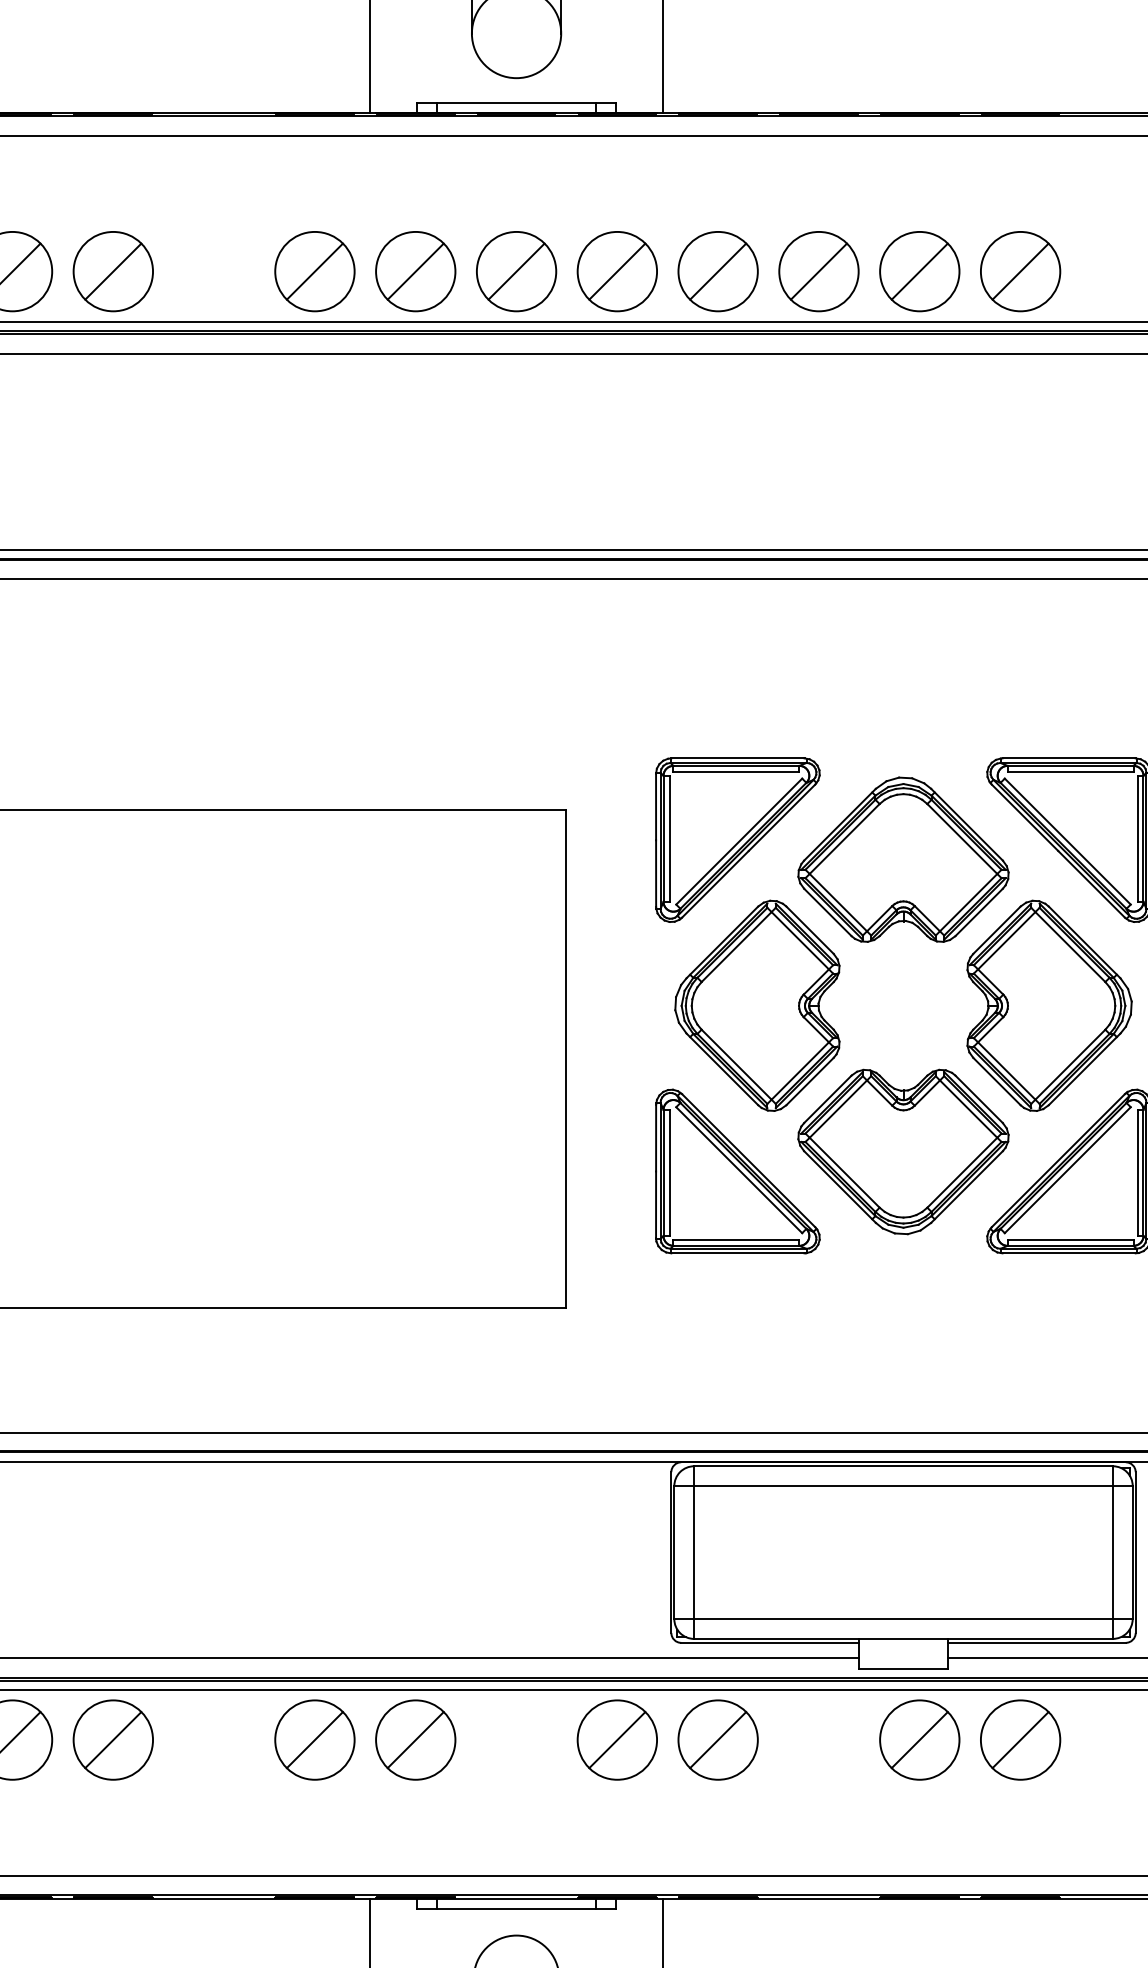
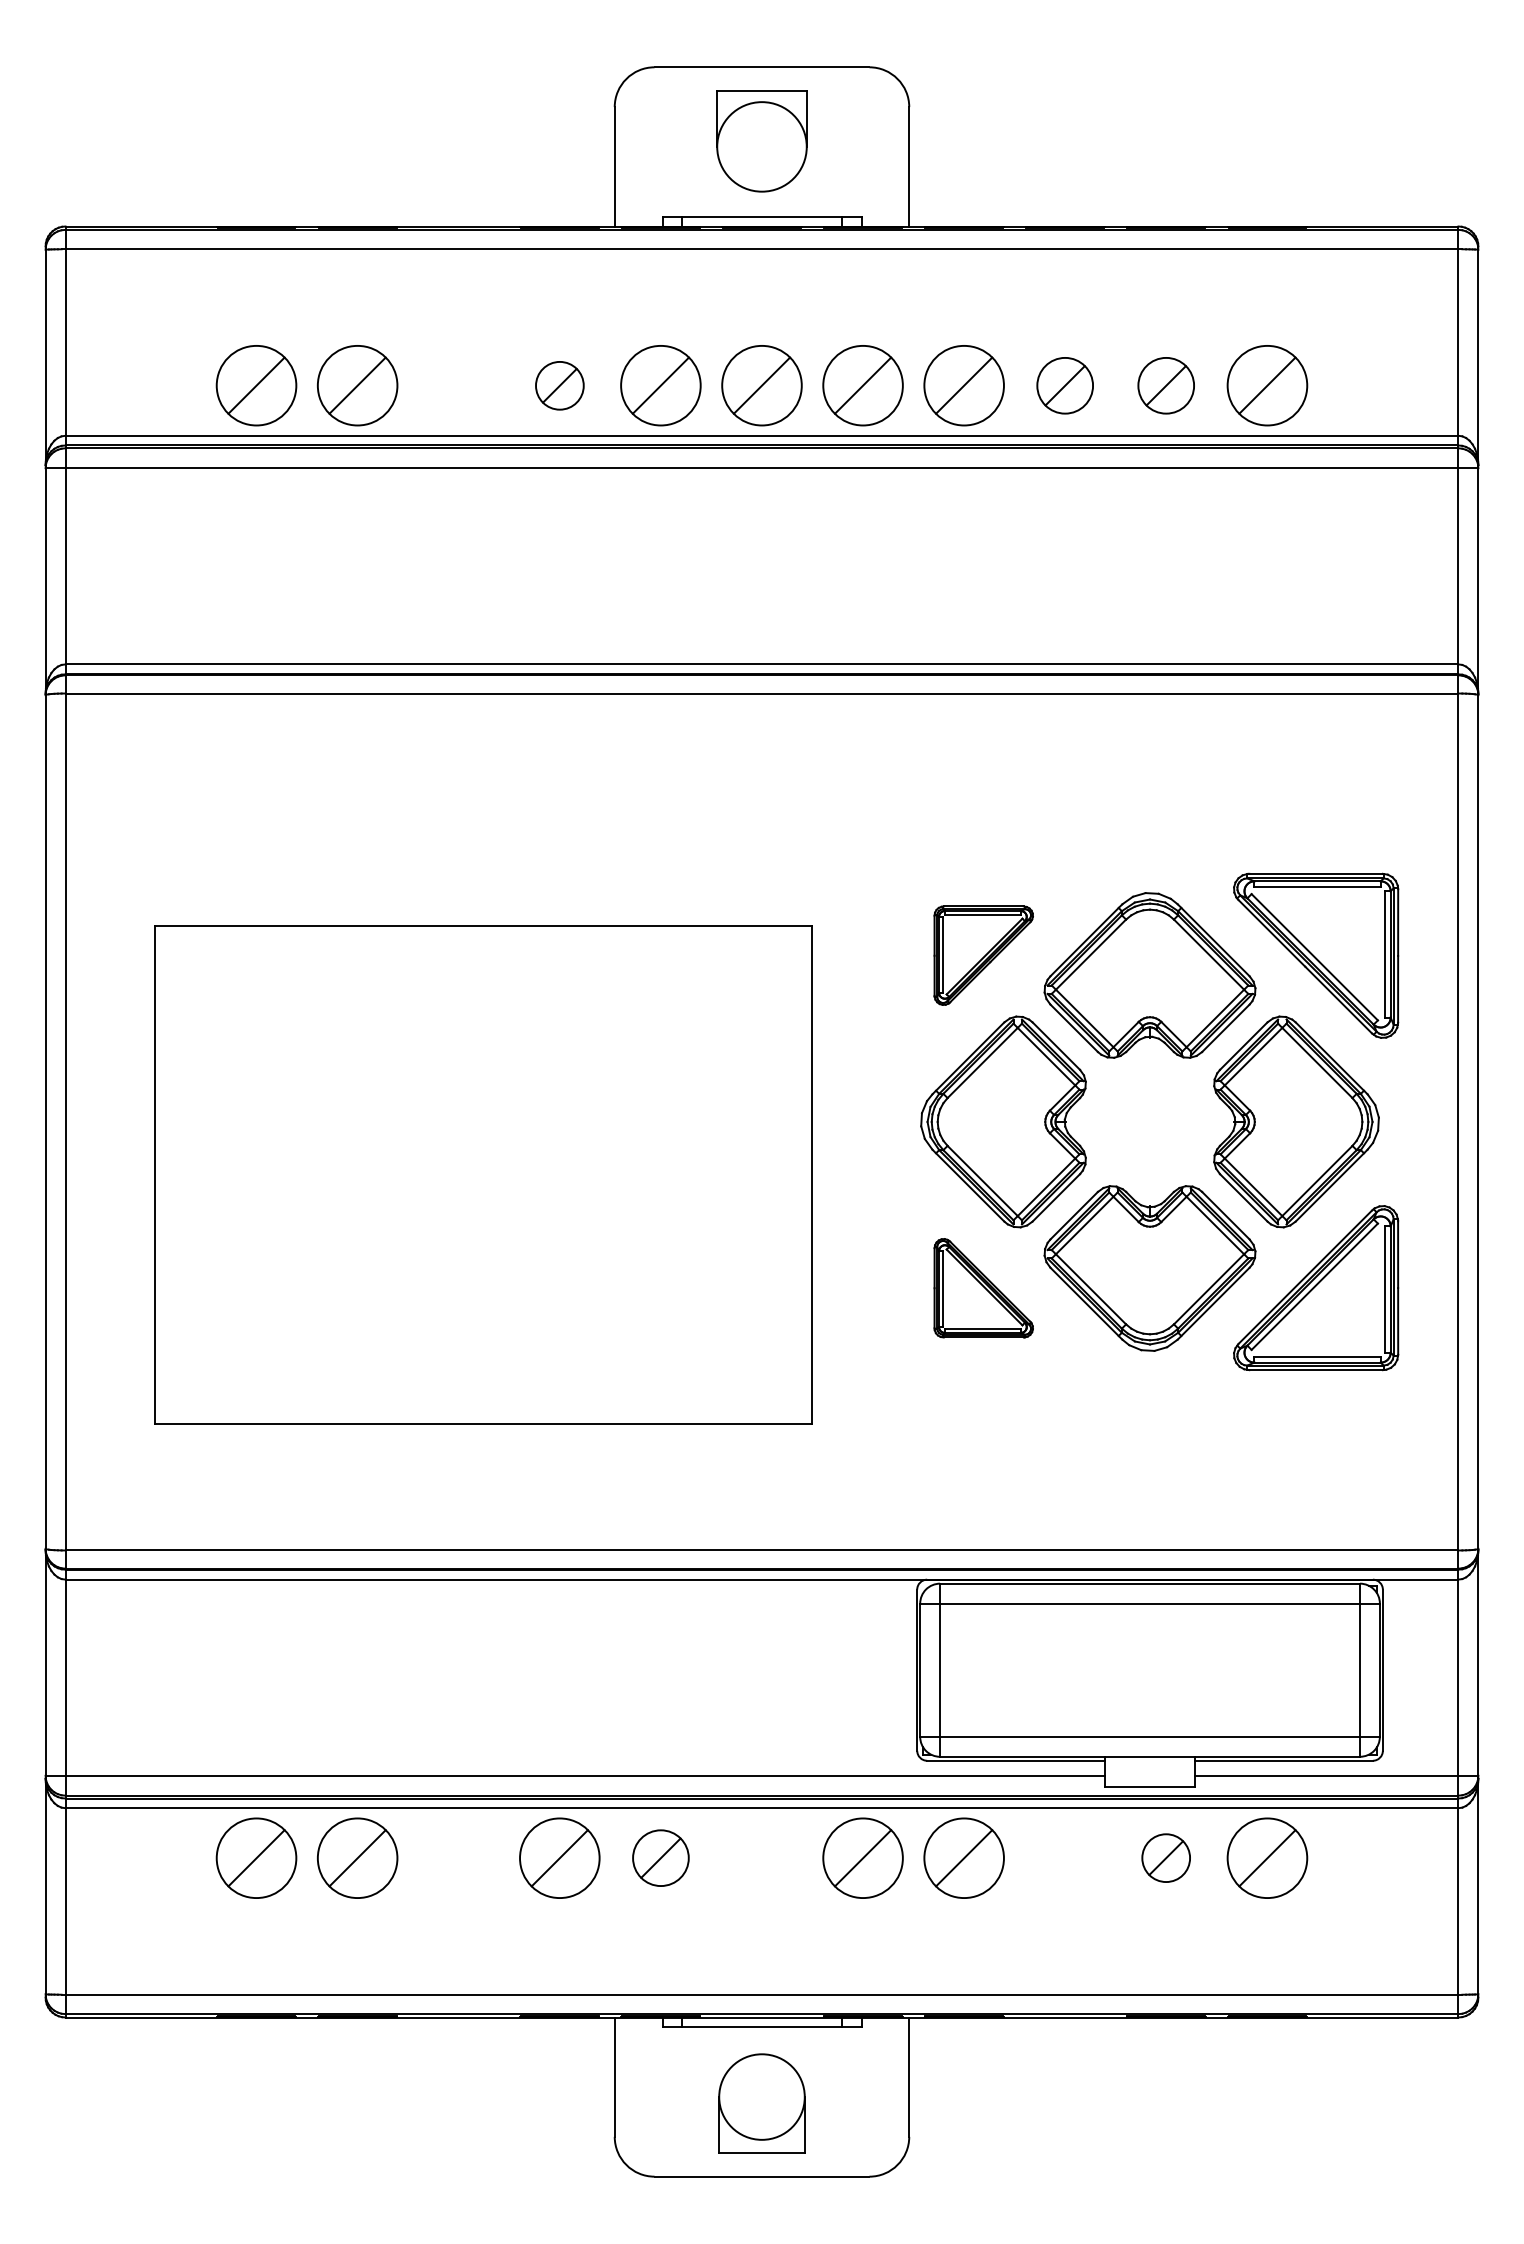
part: (314, 271) -> (559, 385), size x0.6
part: (818, 271) -> (1064, 385), size x0.7
part: (918, 271) -> (1165, 385), size x0.7
part: (737, 839) -> (983, 955), size x0.6
part: (737, 1171) -> (983, 1288), size x0.6
part: (415, 1739) -> (660, 1857), size x0.7
part: (918, 1739) -> (1165, 1857), size x0.6

